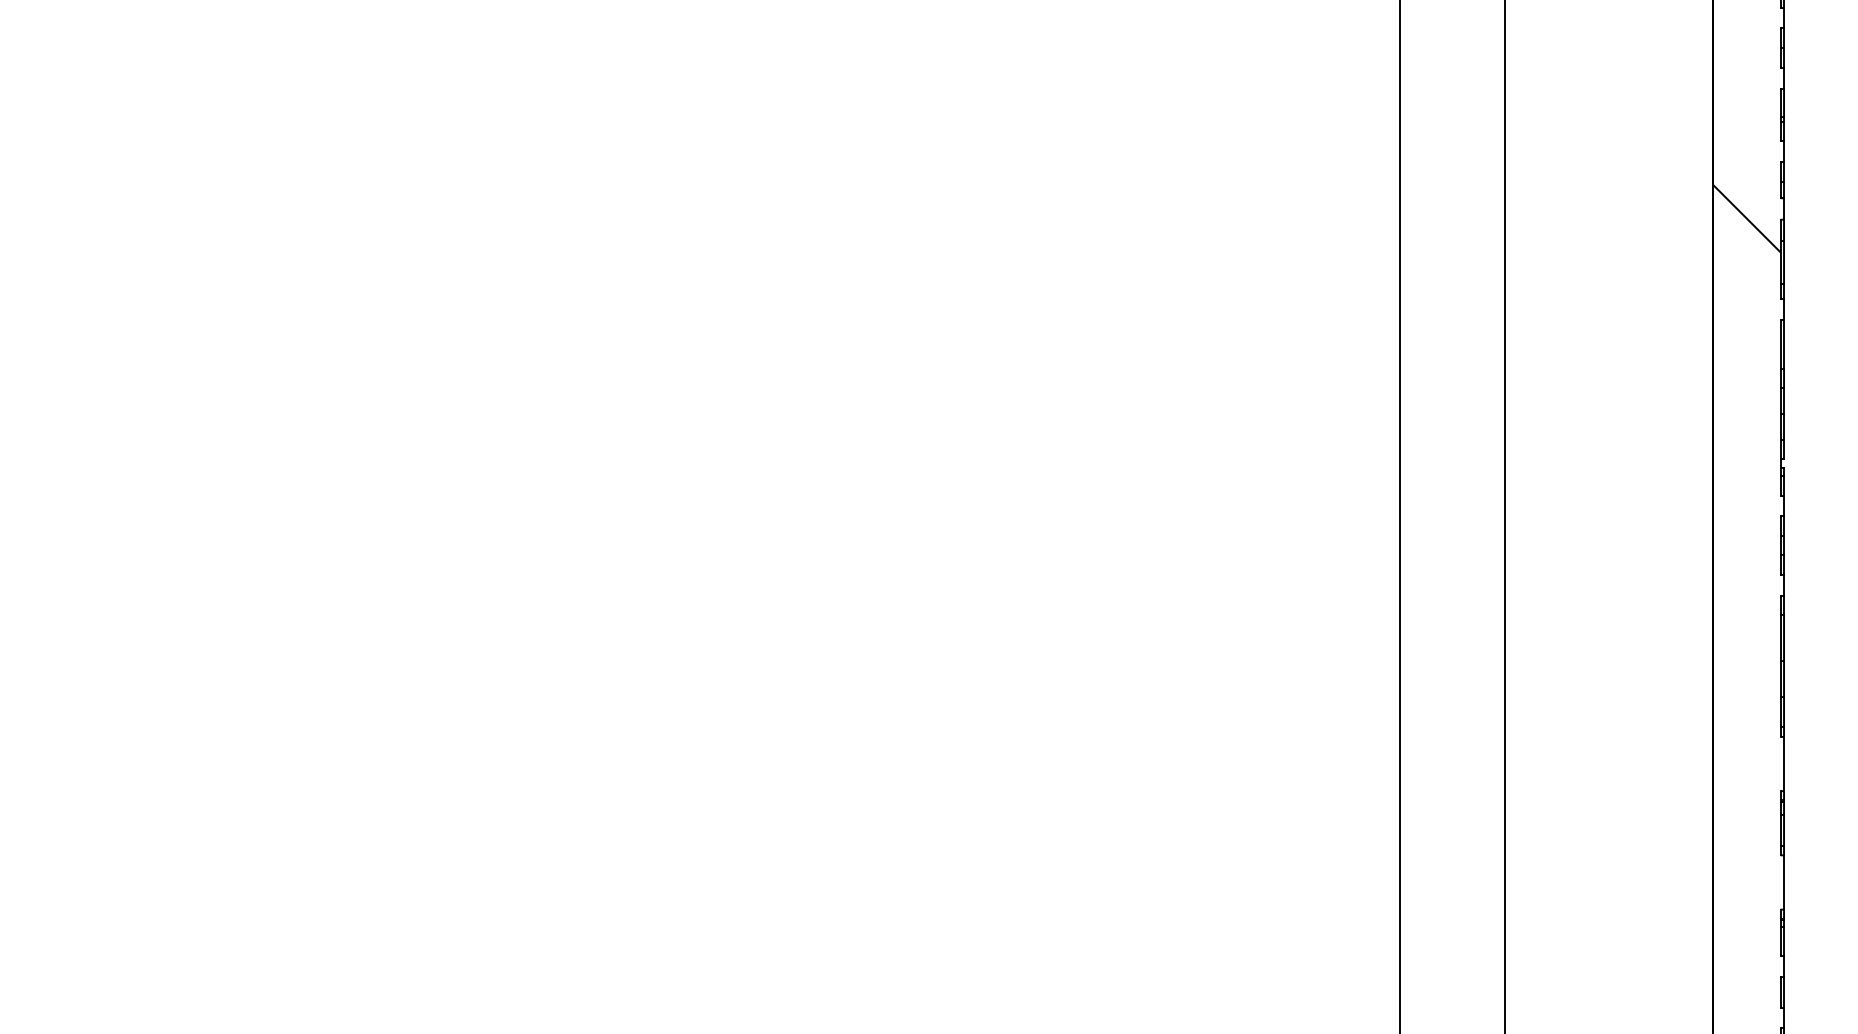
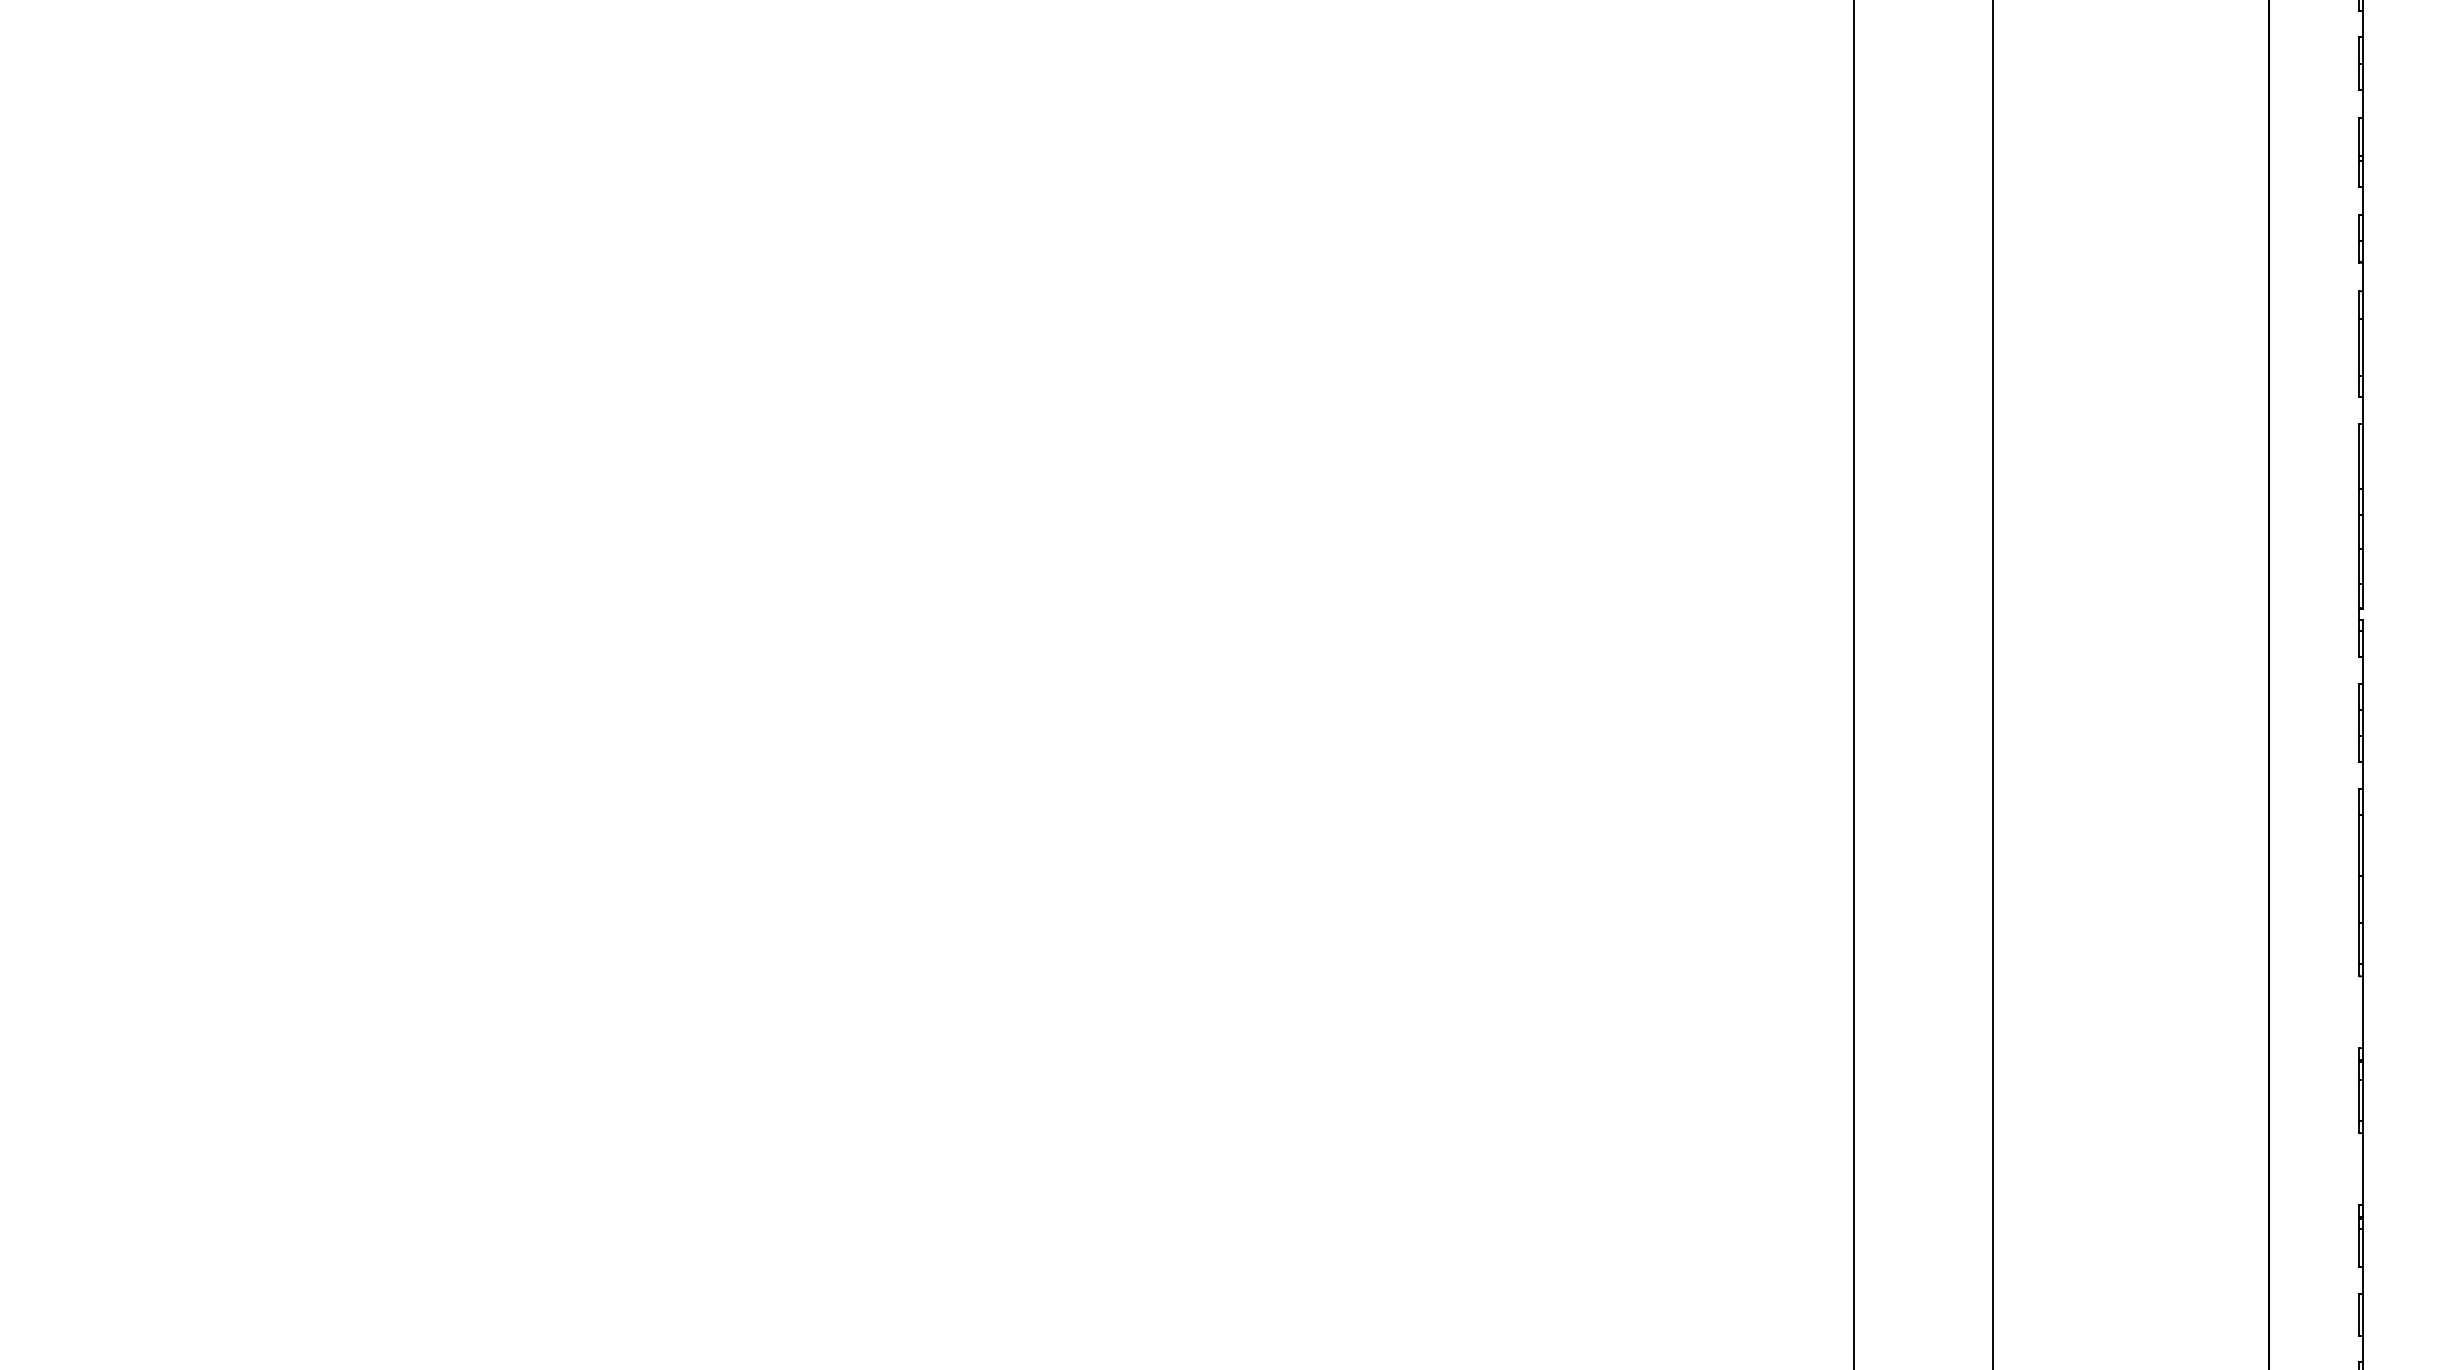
hatch: (1746, 218) -> (2313, 289), removed

